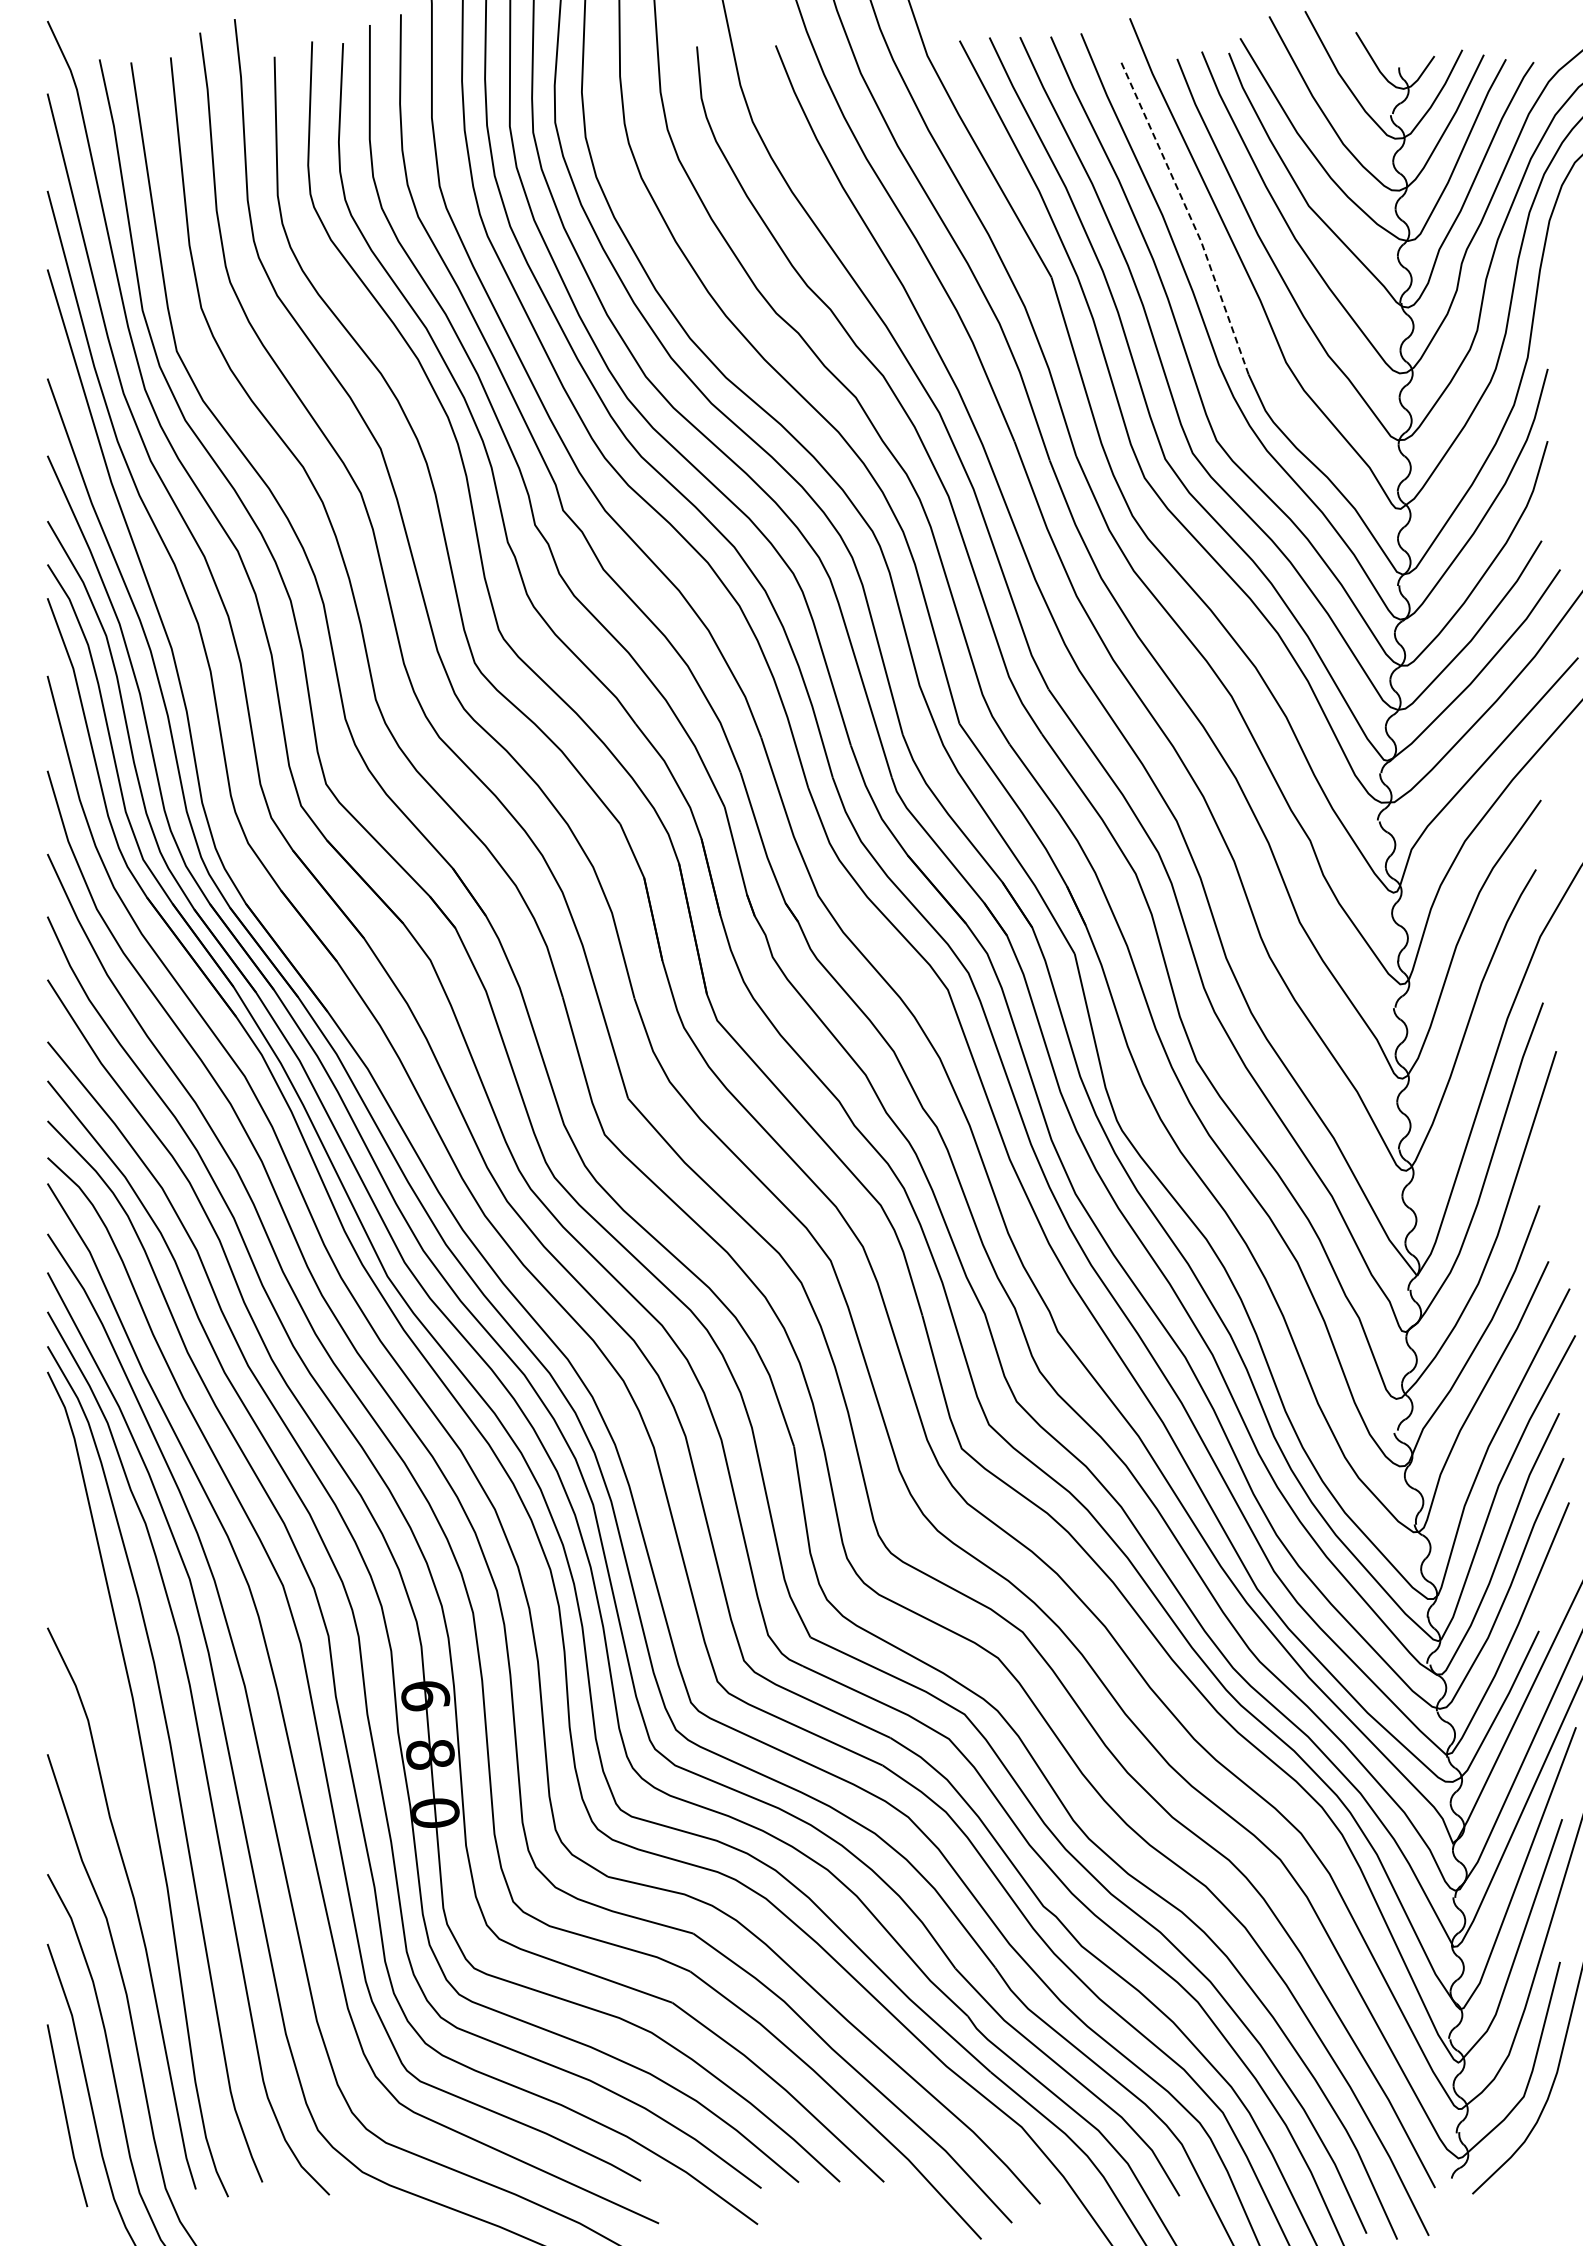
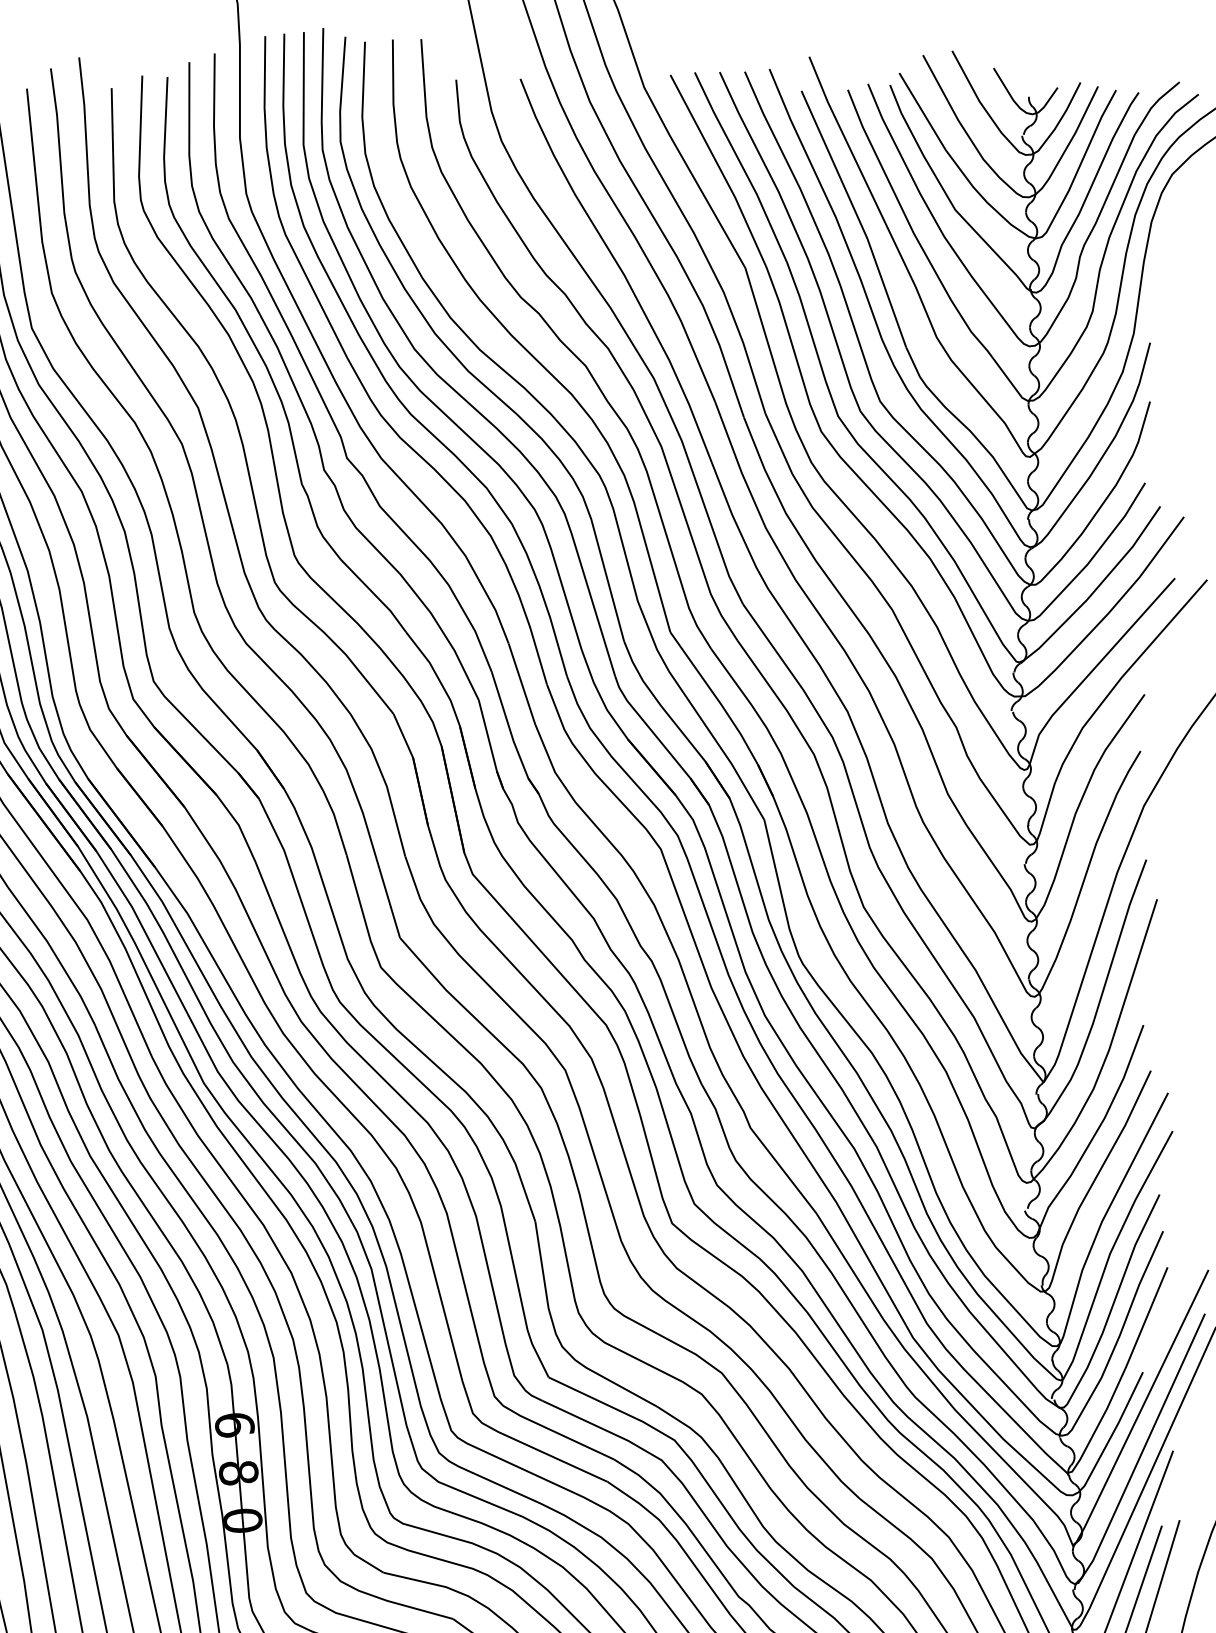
line: (1189, 215) -> (857, 217), dashed -> solid

